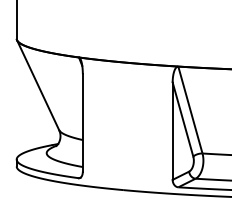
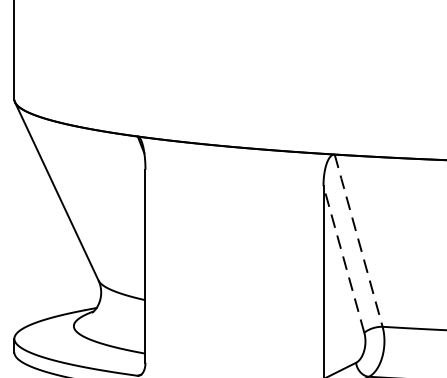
line: (190, 110) -> (358, 241), solid -> dashed
line: (182, 119) -> (342, 259), solid -> dashed

